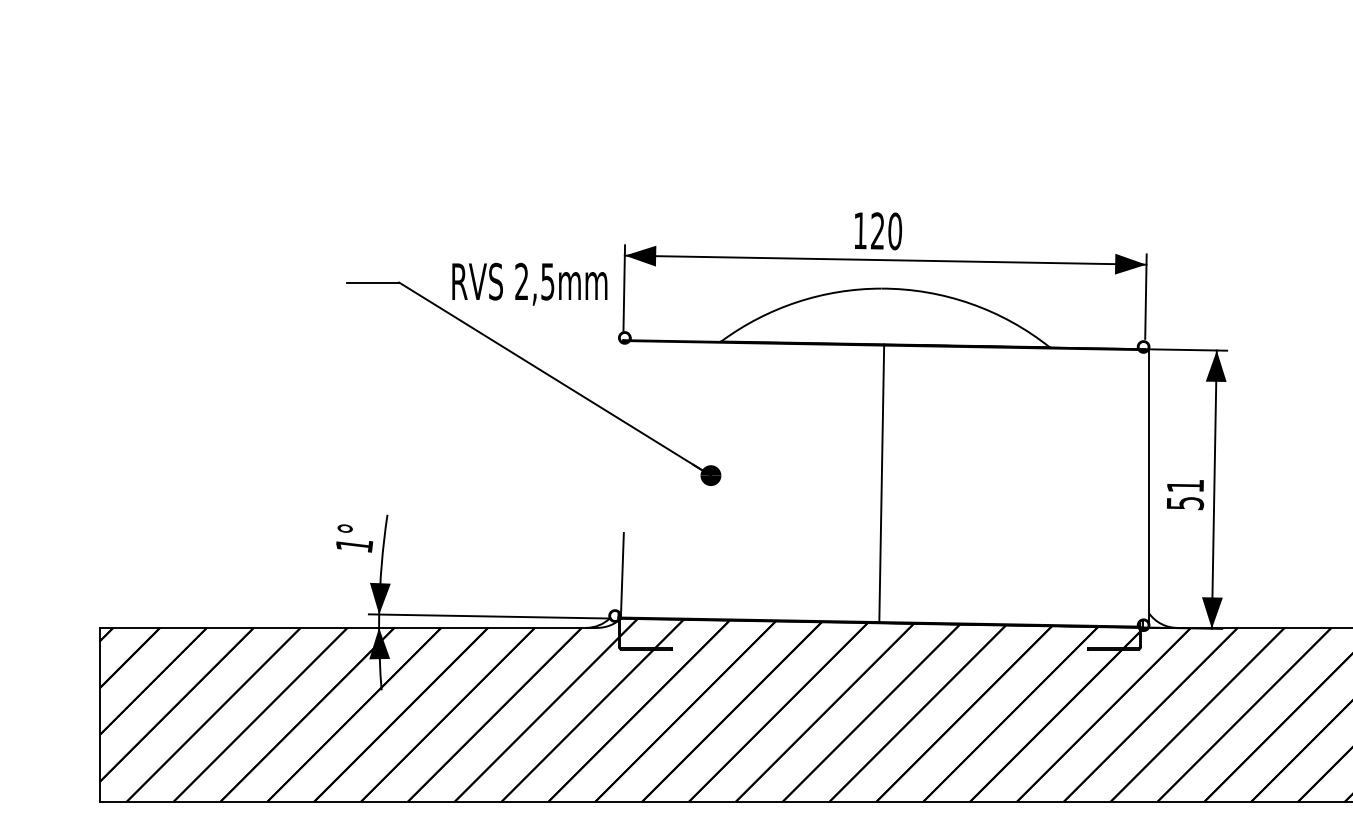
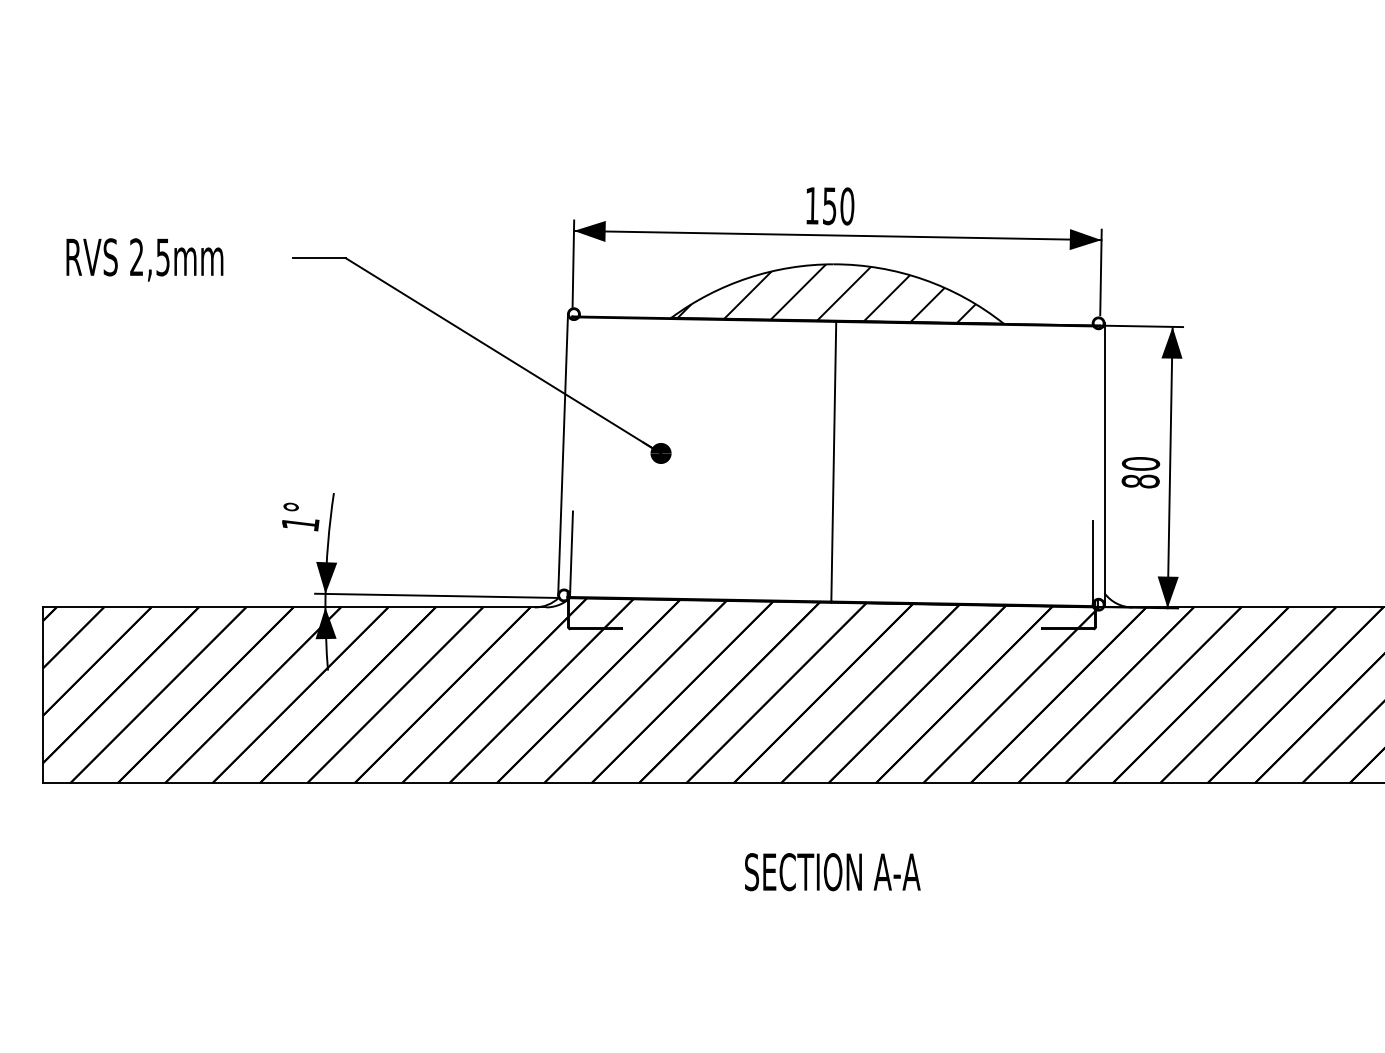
text: (877, 231) -> (829, 206), 120 -> 150
text: (529, 283) -> (144, 259), moved
hatch: (874, 317) -> (826, 293), added
line: (614, 476) -> (563, 454), added
text: (1185, 494) -> (1140, 472), 51 -> 80
line: (1137, 583) -> (1092, 562), added

